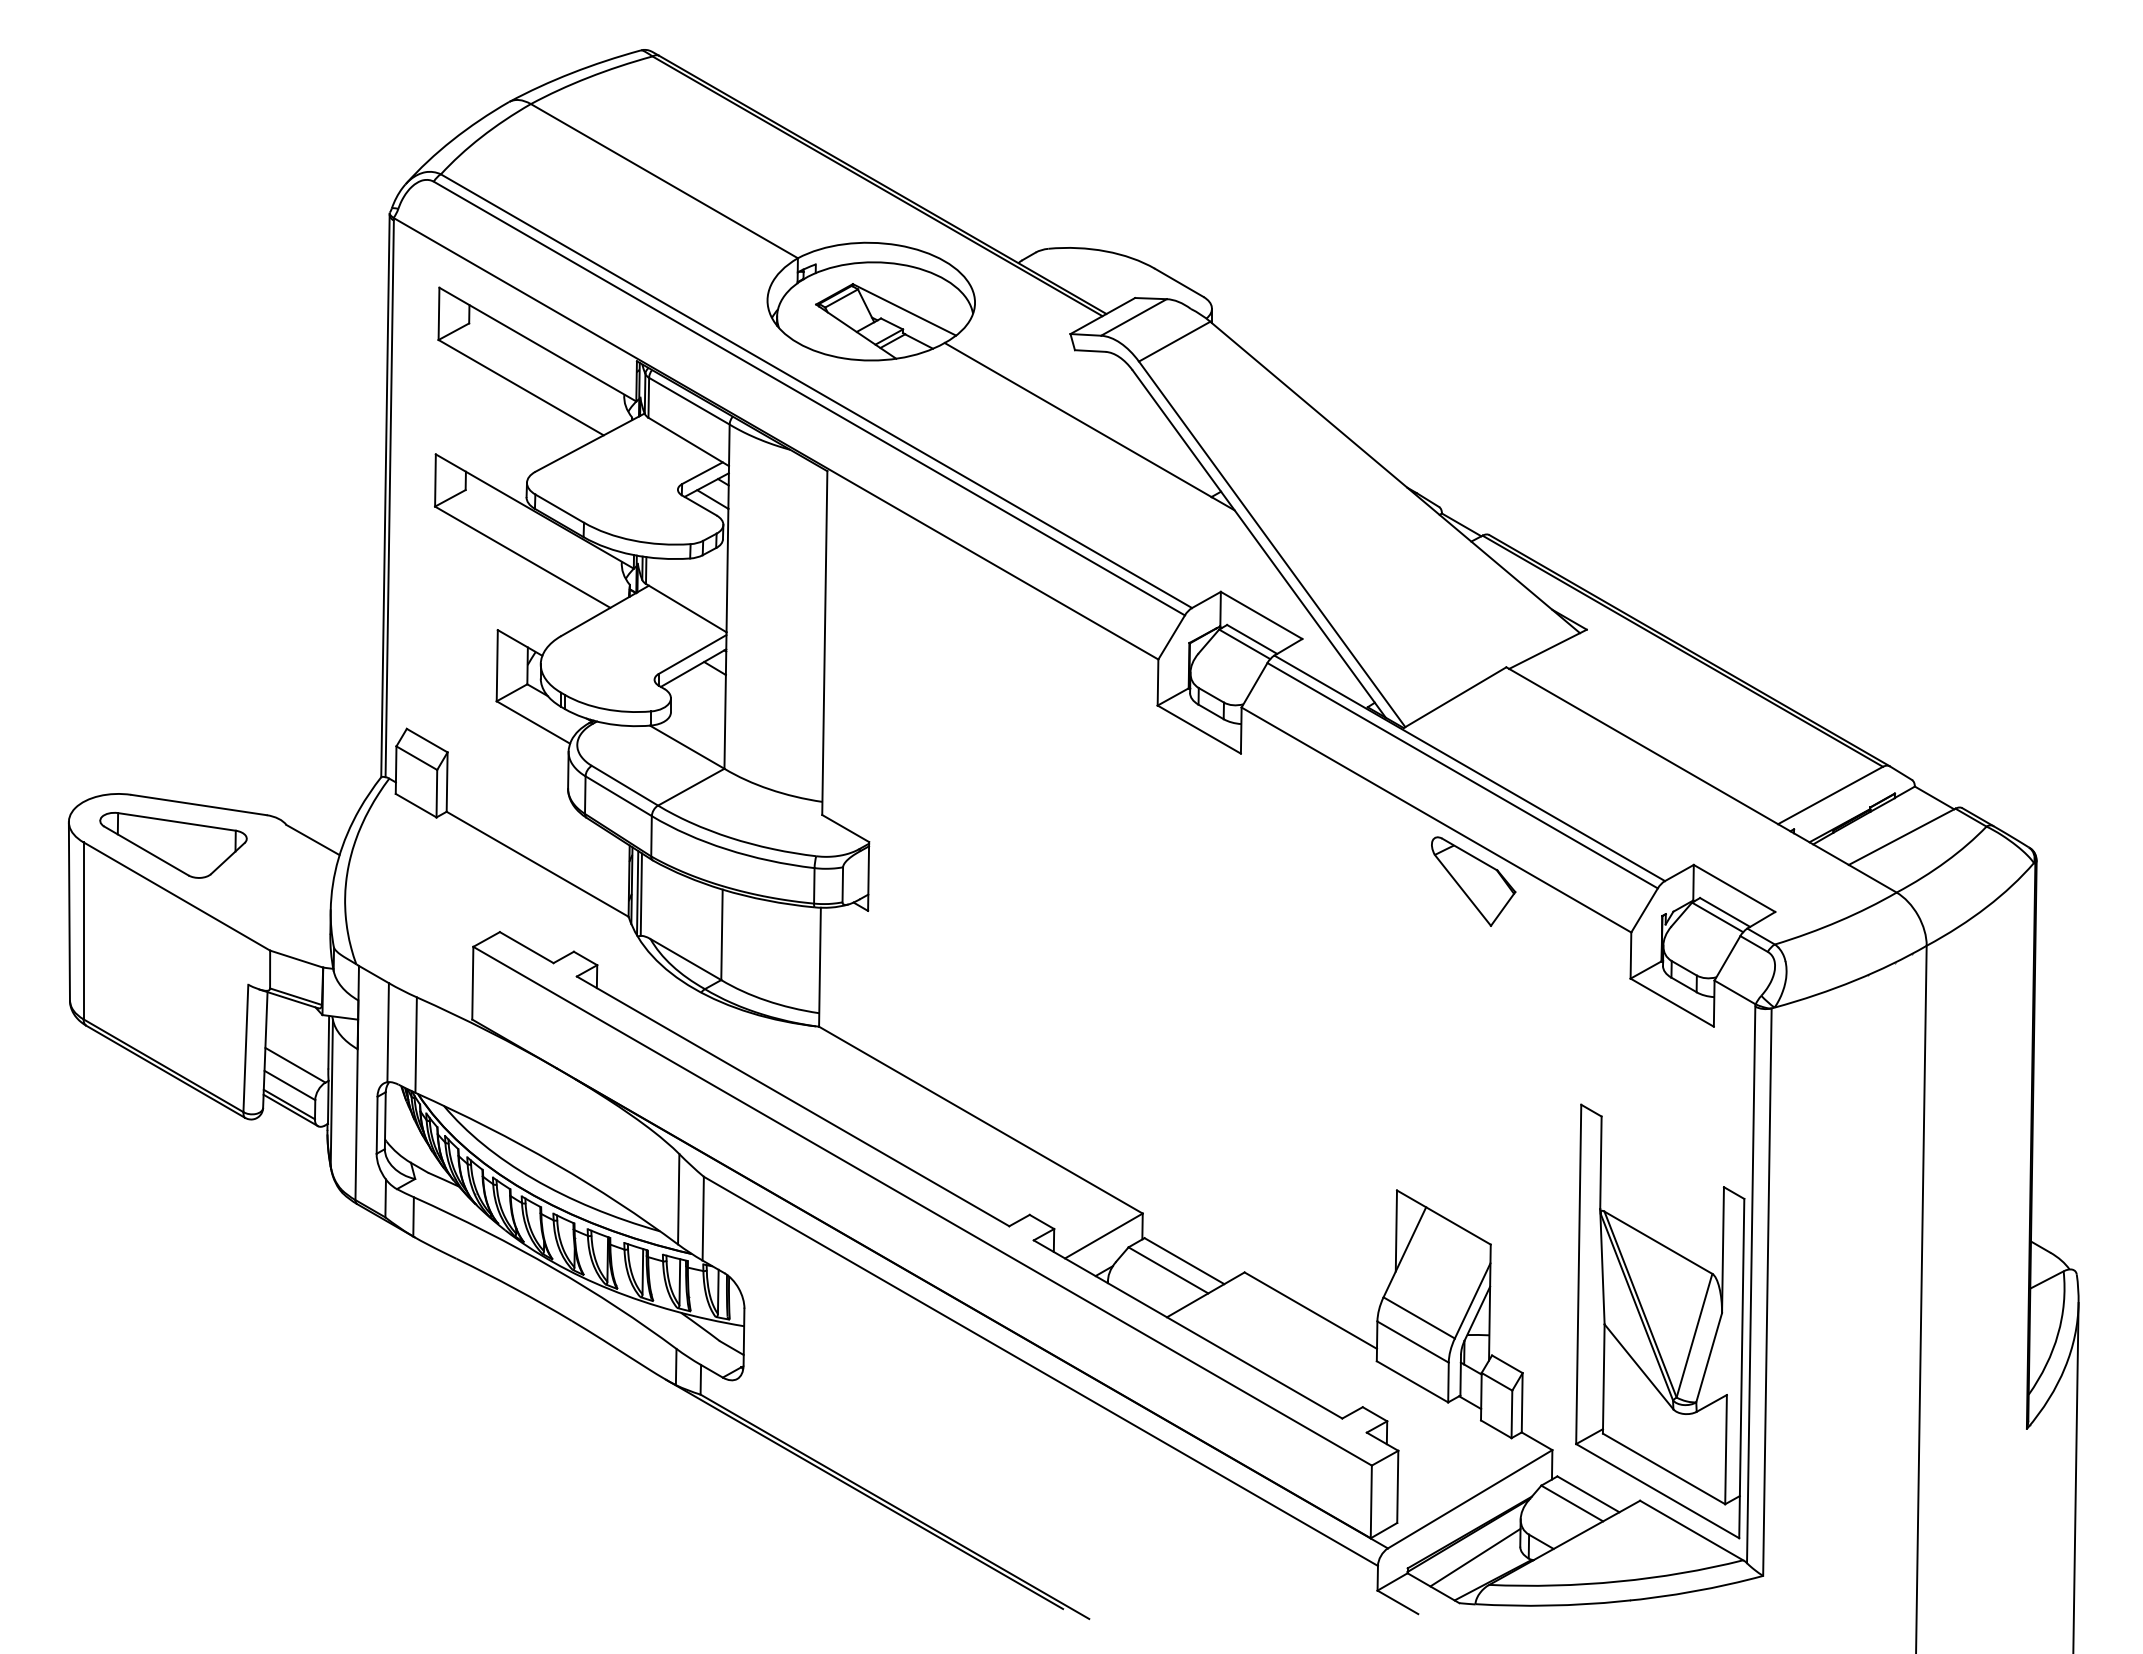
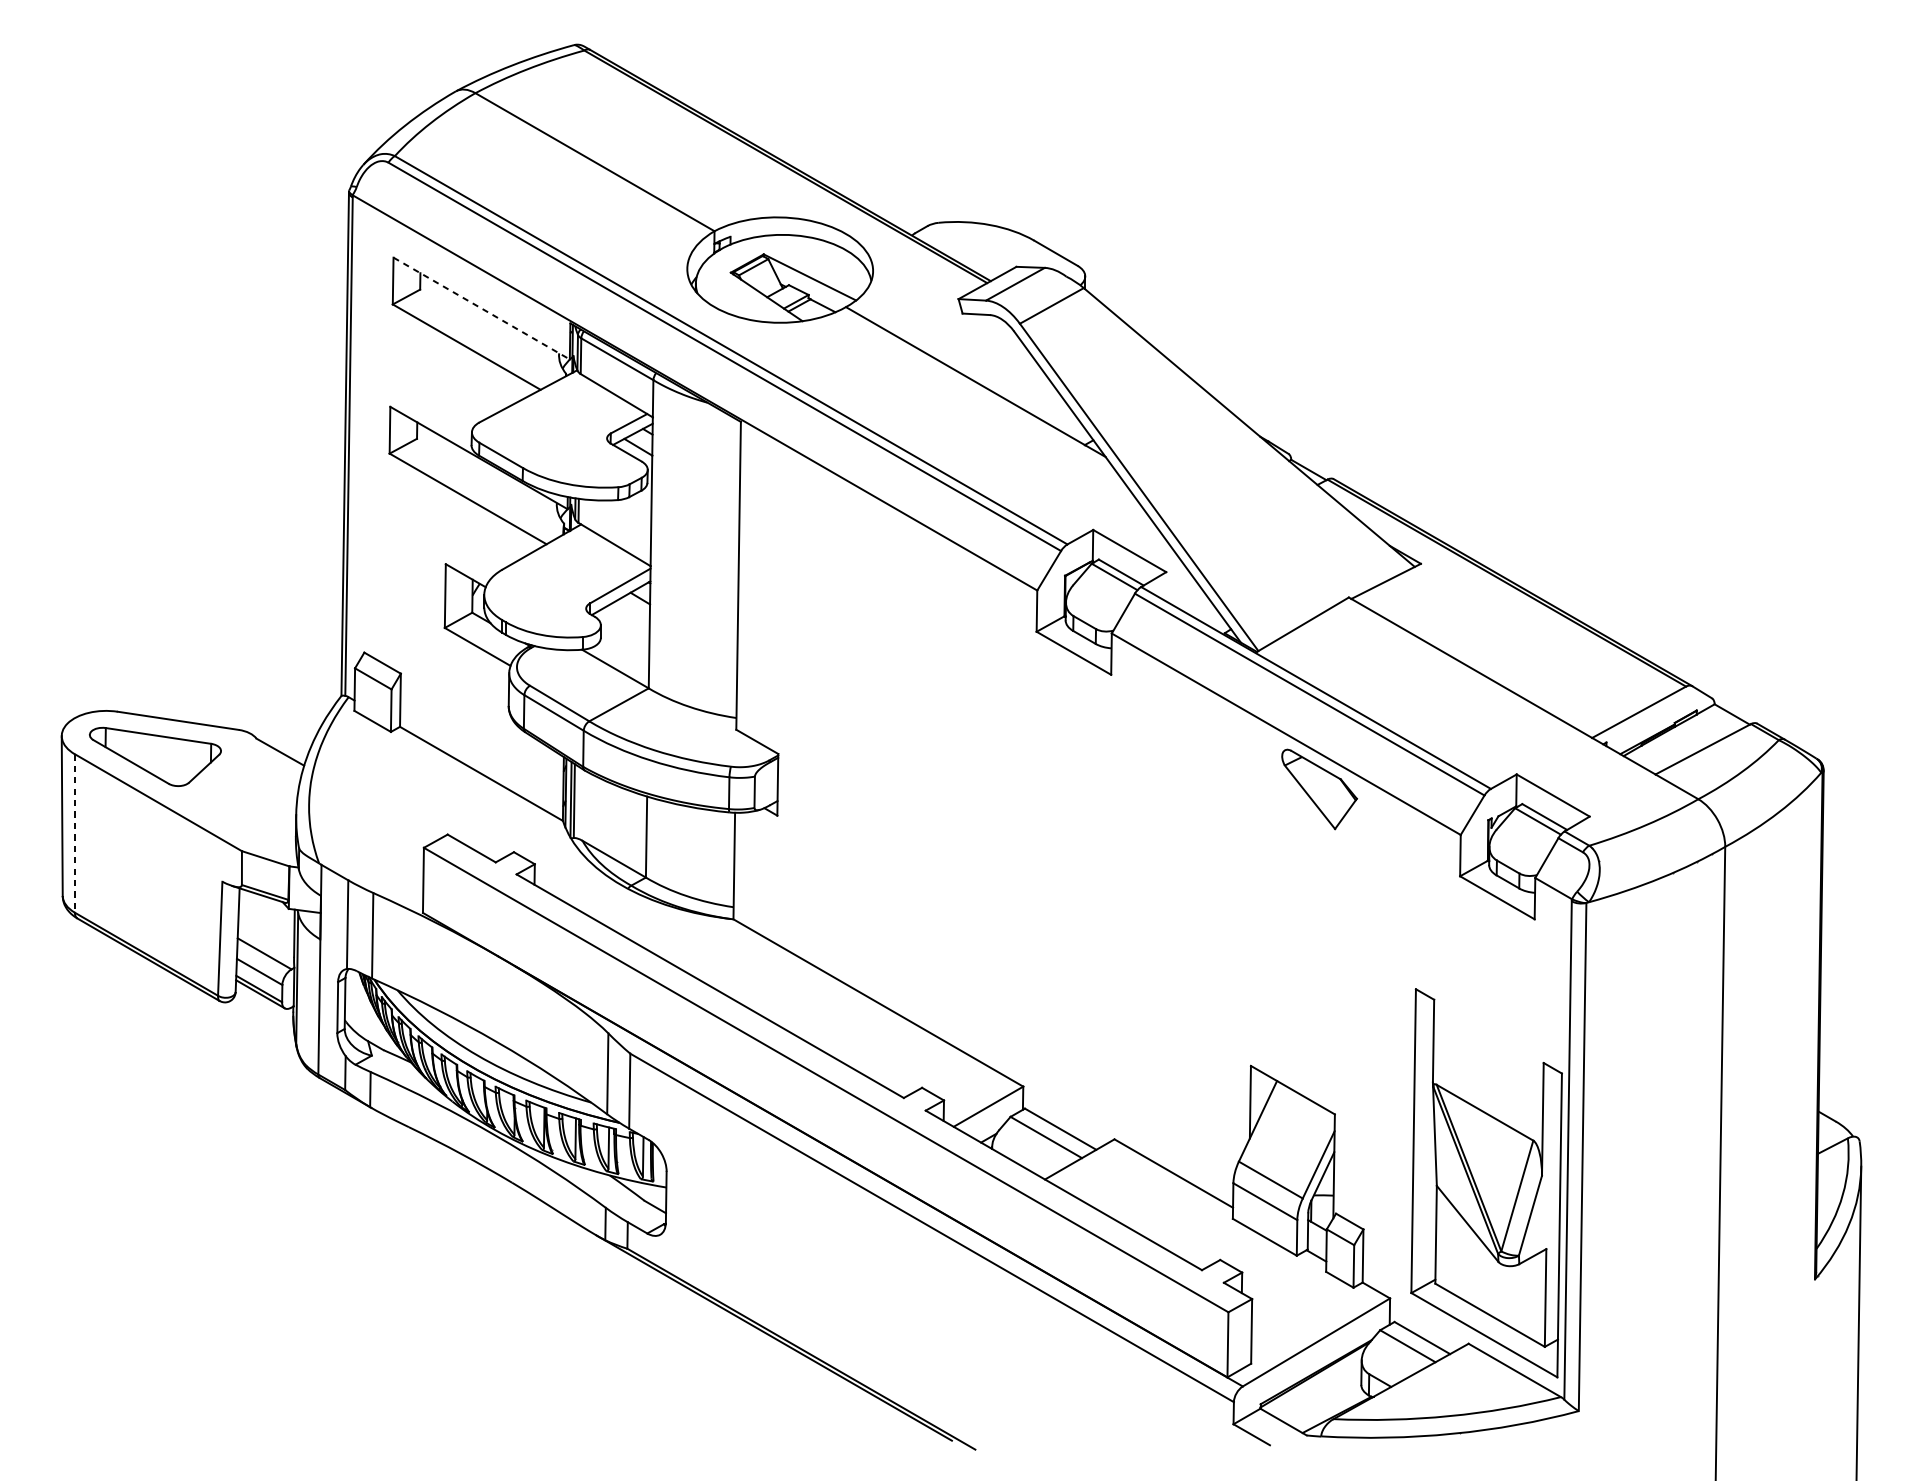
line: (537, 344) -> (481, 308), solid -> dashed
line: (83, 931) -> (74, 834), solid -> dashed
line: (1475, 1557) -> (1321, 1394), removed

